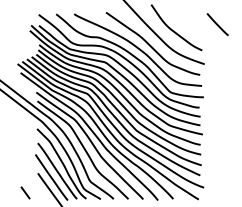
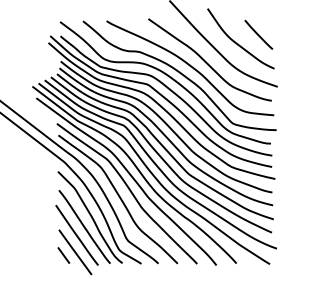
line: (217, 24) -> (258, 34), moved
line: (25, 192) -> (63, 255), moved

